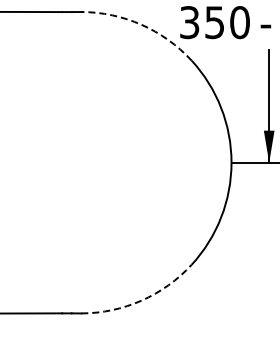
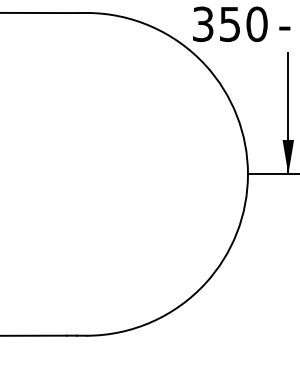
arc: (141, 24) -> (151, 26), dashed -> solid
arc: (141, 300) -> (151, 321), dashed -> solid

